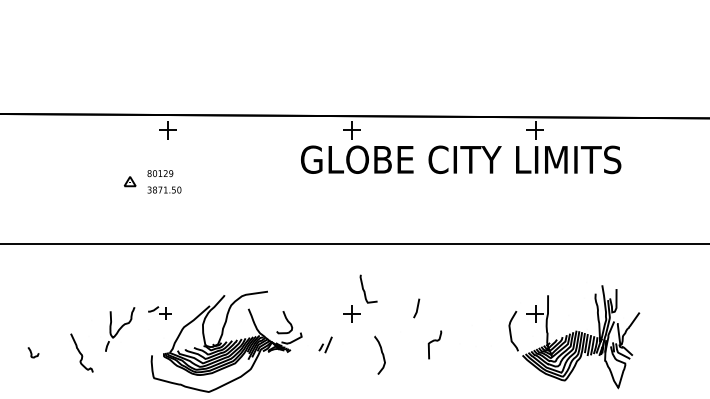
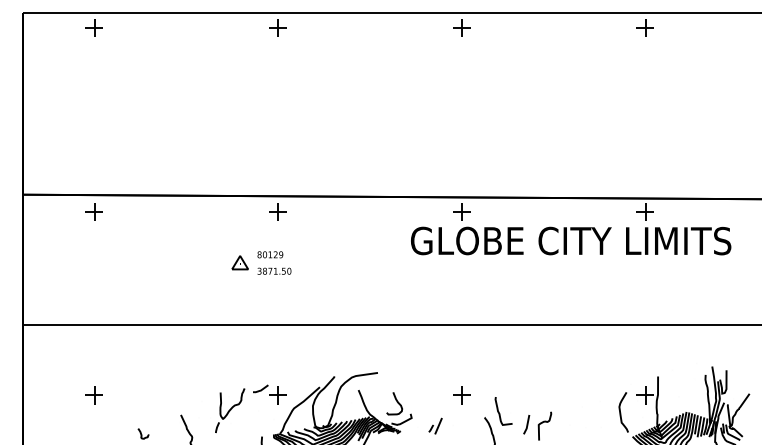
part: (129, 181) -> (239, 262), size x1.43
curve: (365, 291) -> (500, 413), moved
line: (416, 308) -> (526, 424), moved
part: (159, 313) -> (269, 394), size x1.43

